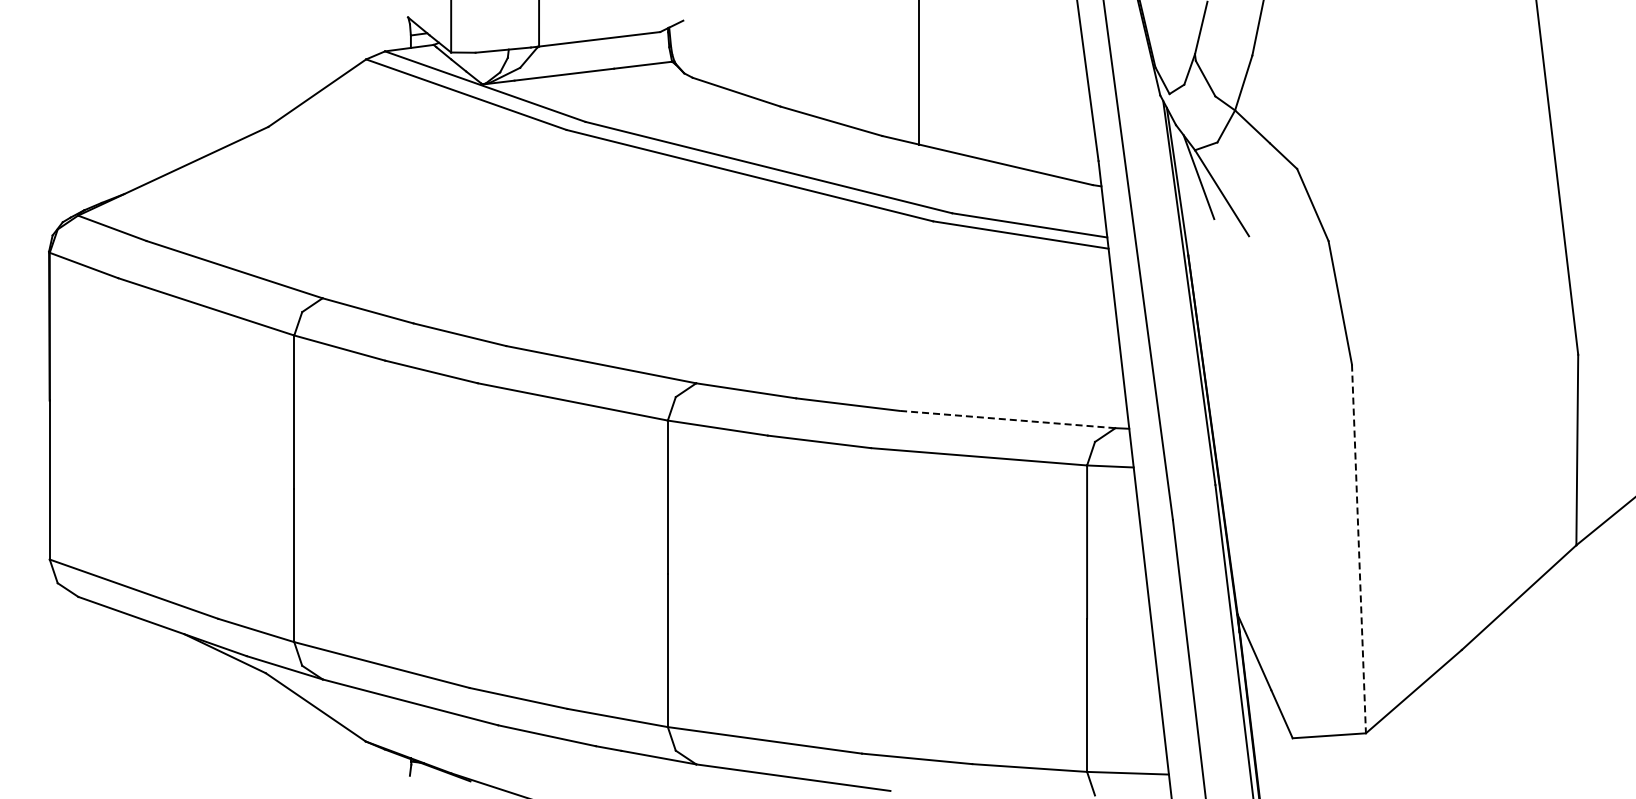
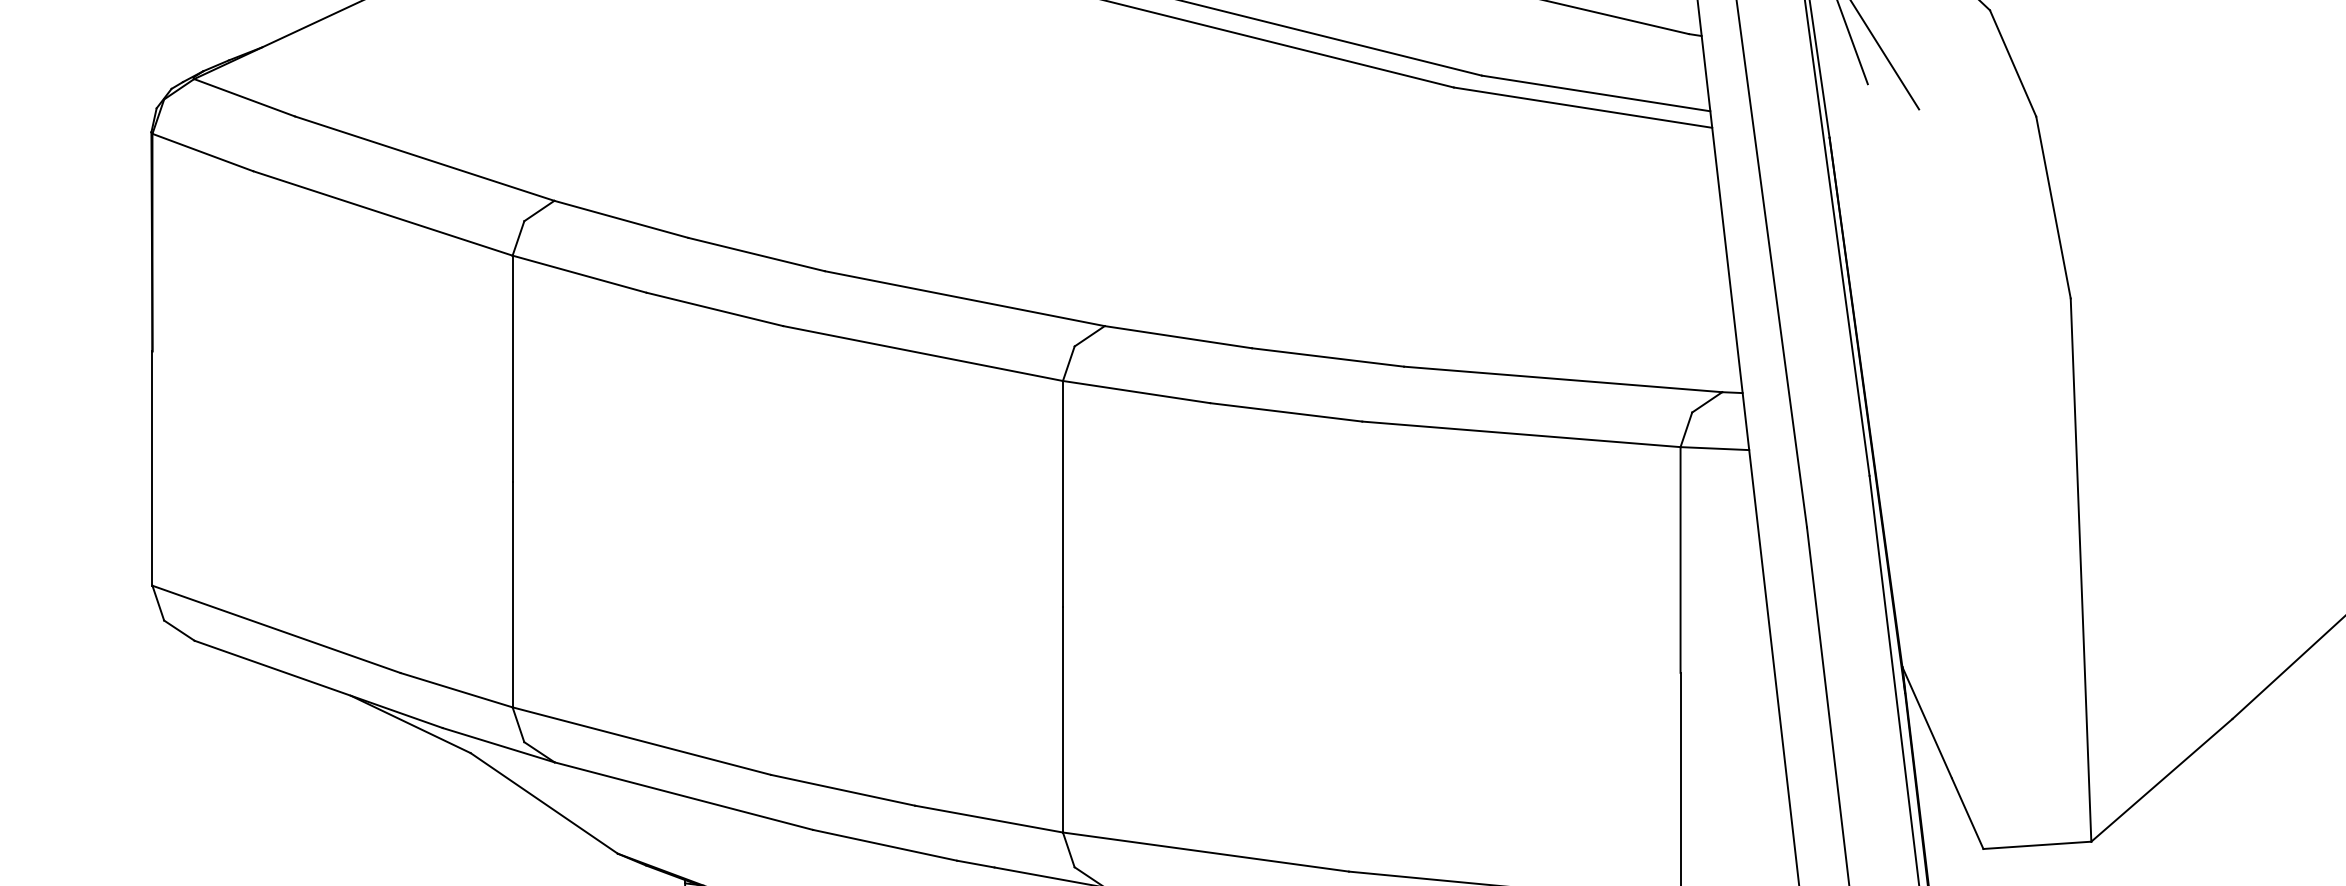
line: (1006, 419) -> (1561, 379), dashed -> solid
line: (1358, 549) -> (2080, 570), dashed -> solid

